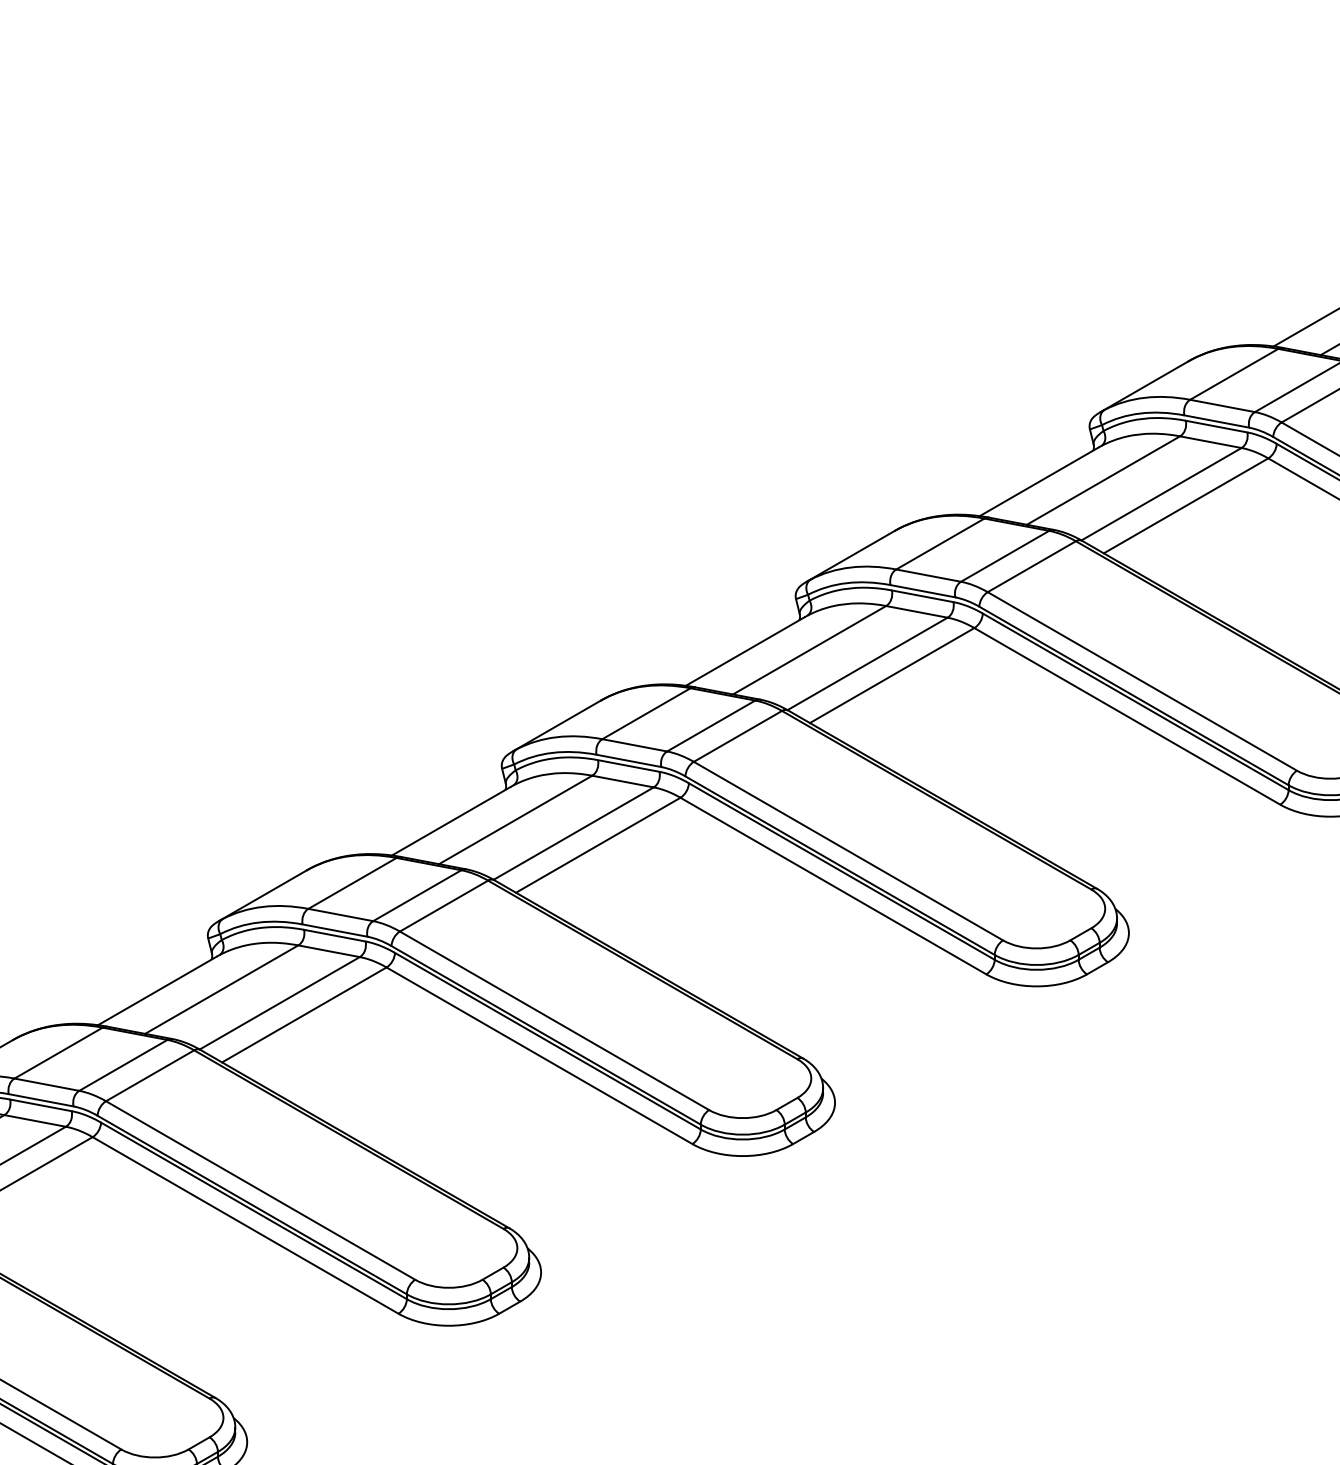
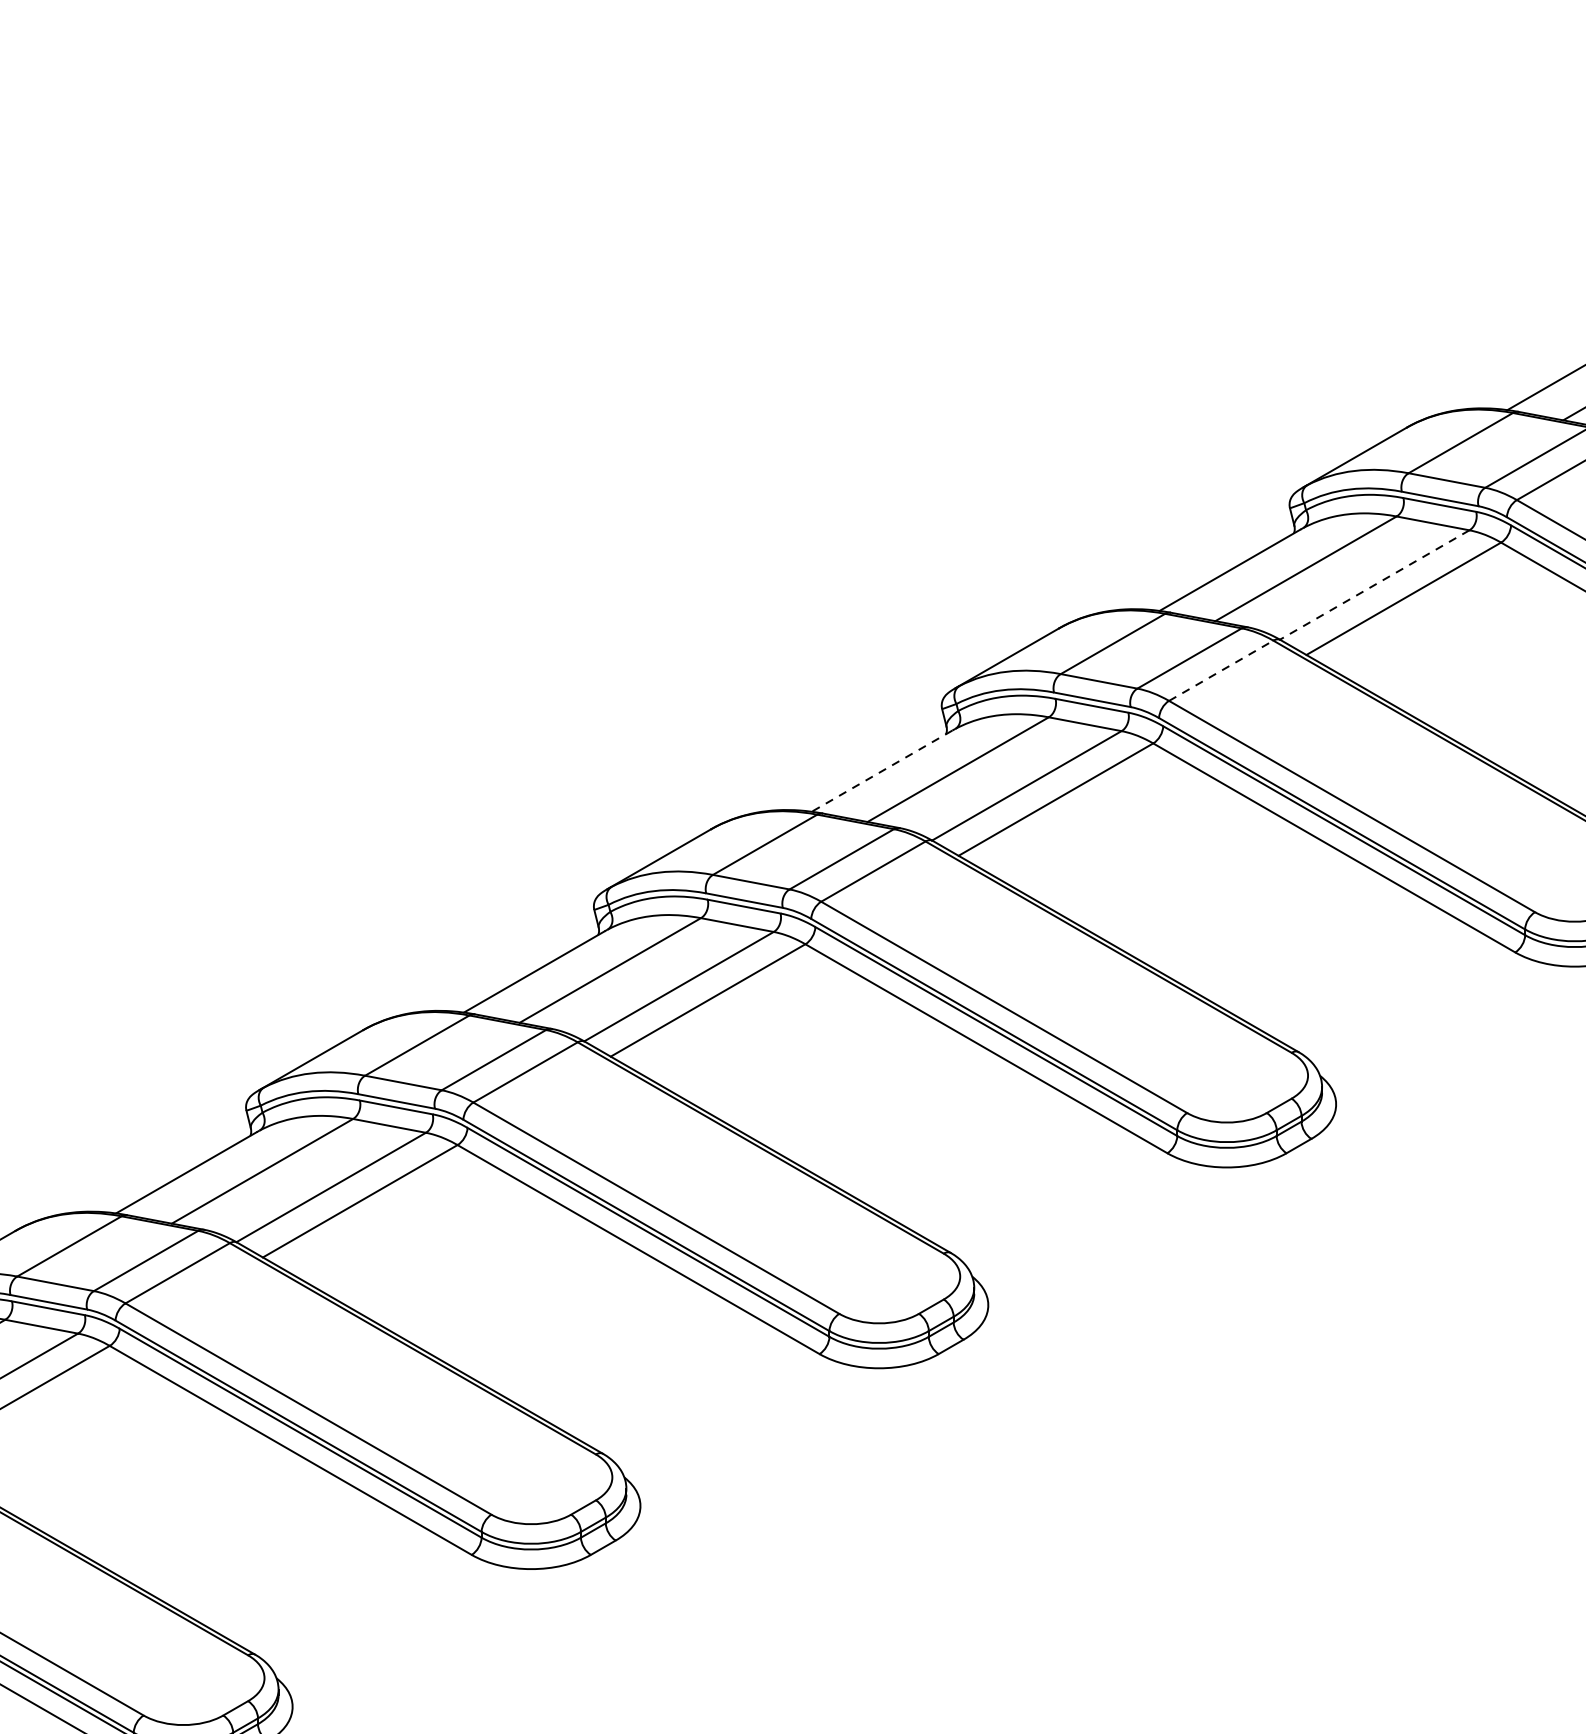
line: (1161, 494) -> (1374, 585), solid -> dashed
line: (1031, 566) -> (1220, 670), solid -> dashed
line: (745, 651) -> (882, 771), solid -> dashed

